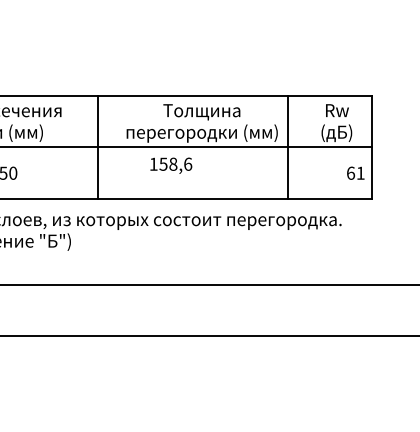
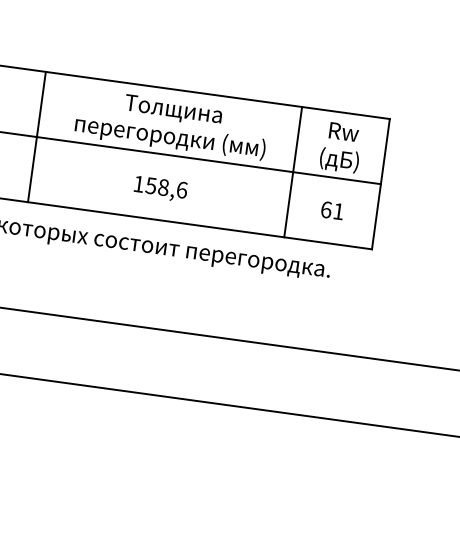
line: (287, 147) -> (292, 172), moved
text: (171, 165) -> (161, 188), moved
text: (355, 172) -> (332, 209), moved

